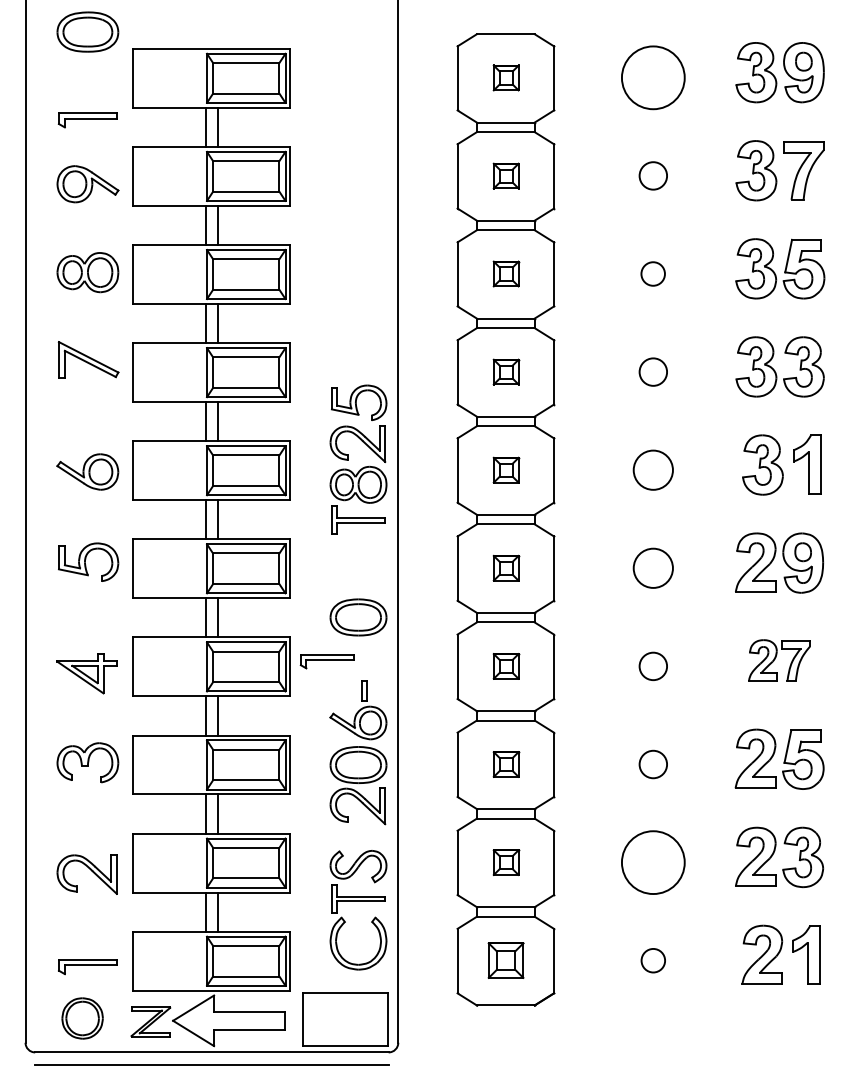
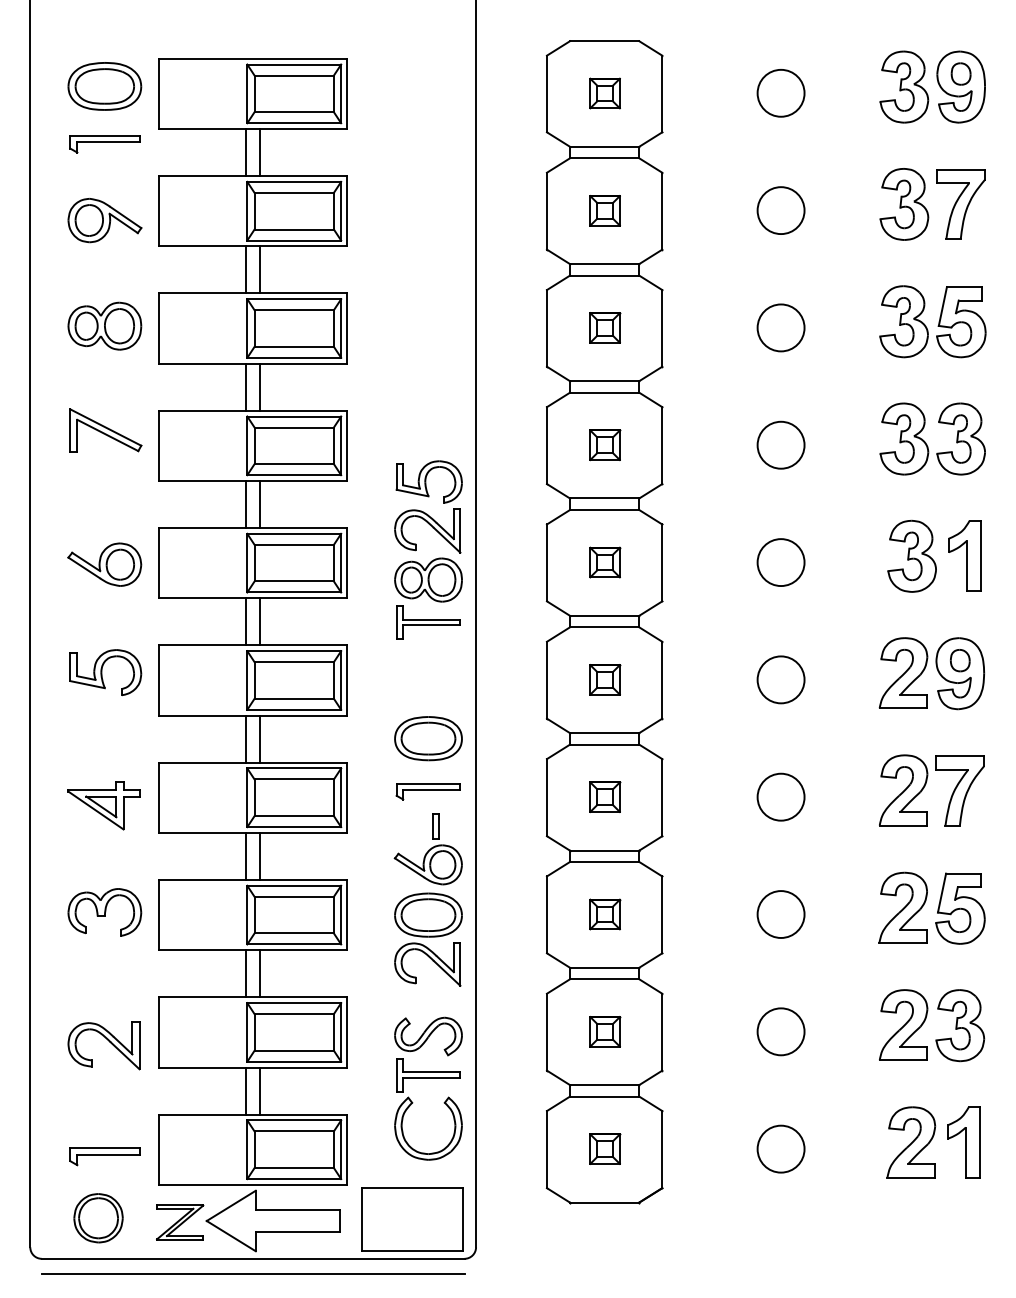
part: (87, 31) -> (104, 85), moved
circle: (652, 77) -> (780, 92), size x0.62
circle: (652, 175) -> (780, 210), size x1.43
circle: (652, 273) -> (780, 327), size x1.67
circle: (652, 371) -> (780, 444), size x1.43
part: (779, 660) -> (931, 790), size x1.43
part: (326, 661) -> (427, 791), moved
circle: (652, 666) -> (780, 797), size x1.43
circle: (652, 764) -> (780, 914), size x1.43
circle: (652, 862) -> (780, 1031), size x0.62
part: (506, 960) -> (605, 1148), size x0.71
circle: (652, 960) -> (780, 1148), size x1.67

